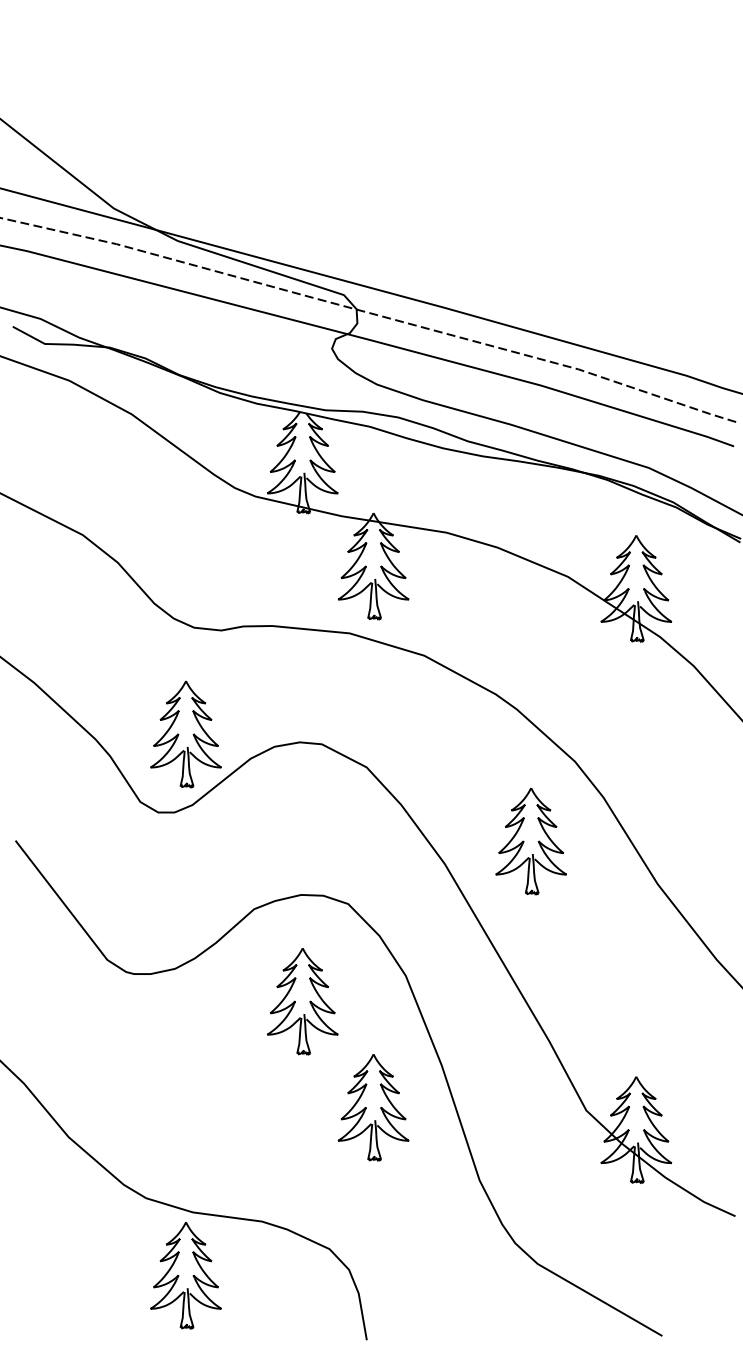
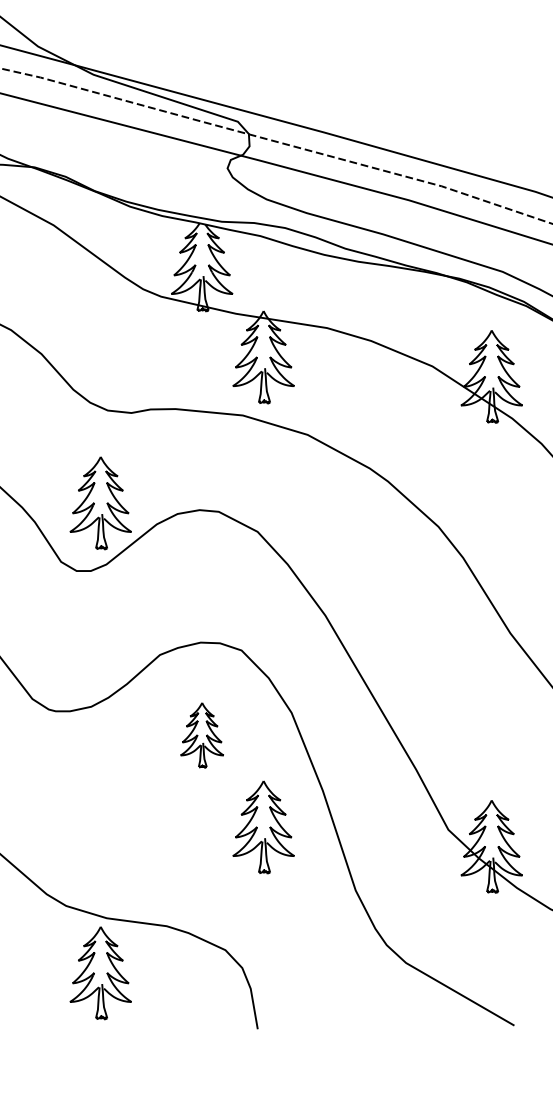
part: (530, 841) -> (399, 596), removed
part: (302, 1001) -> (201, 735), size x0.7

